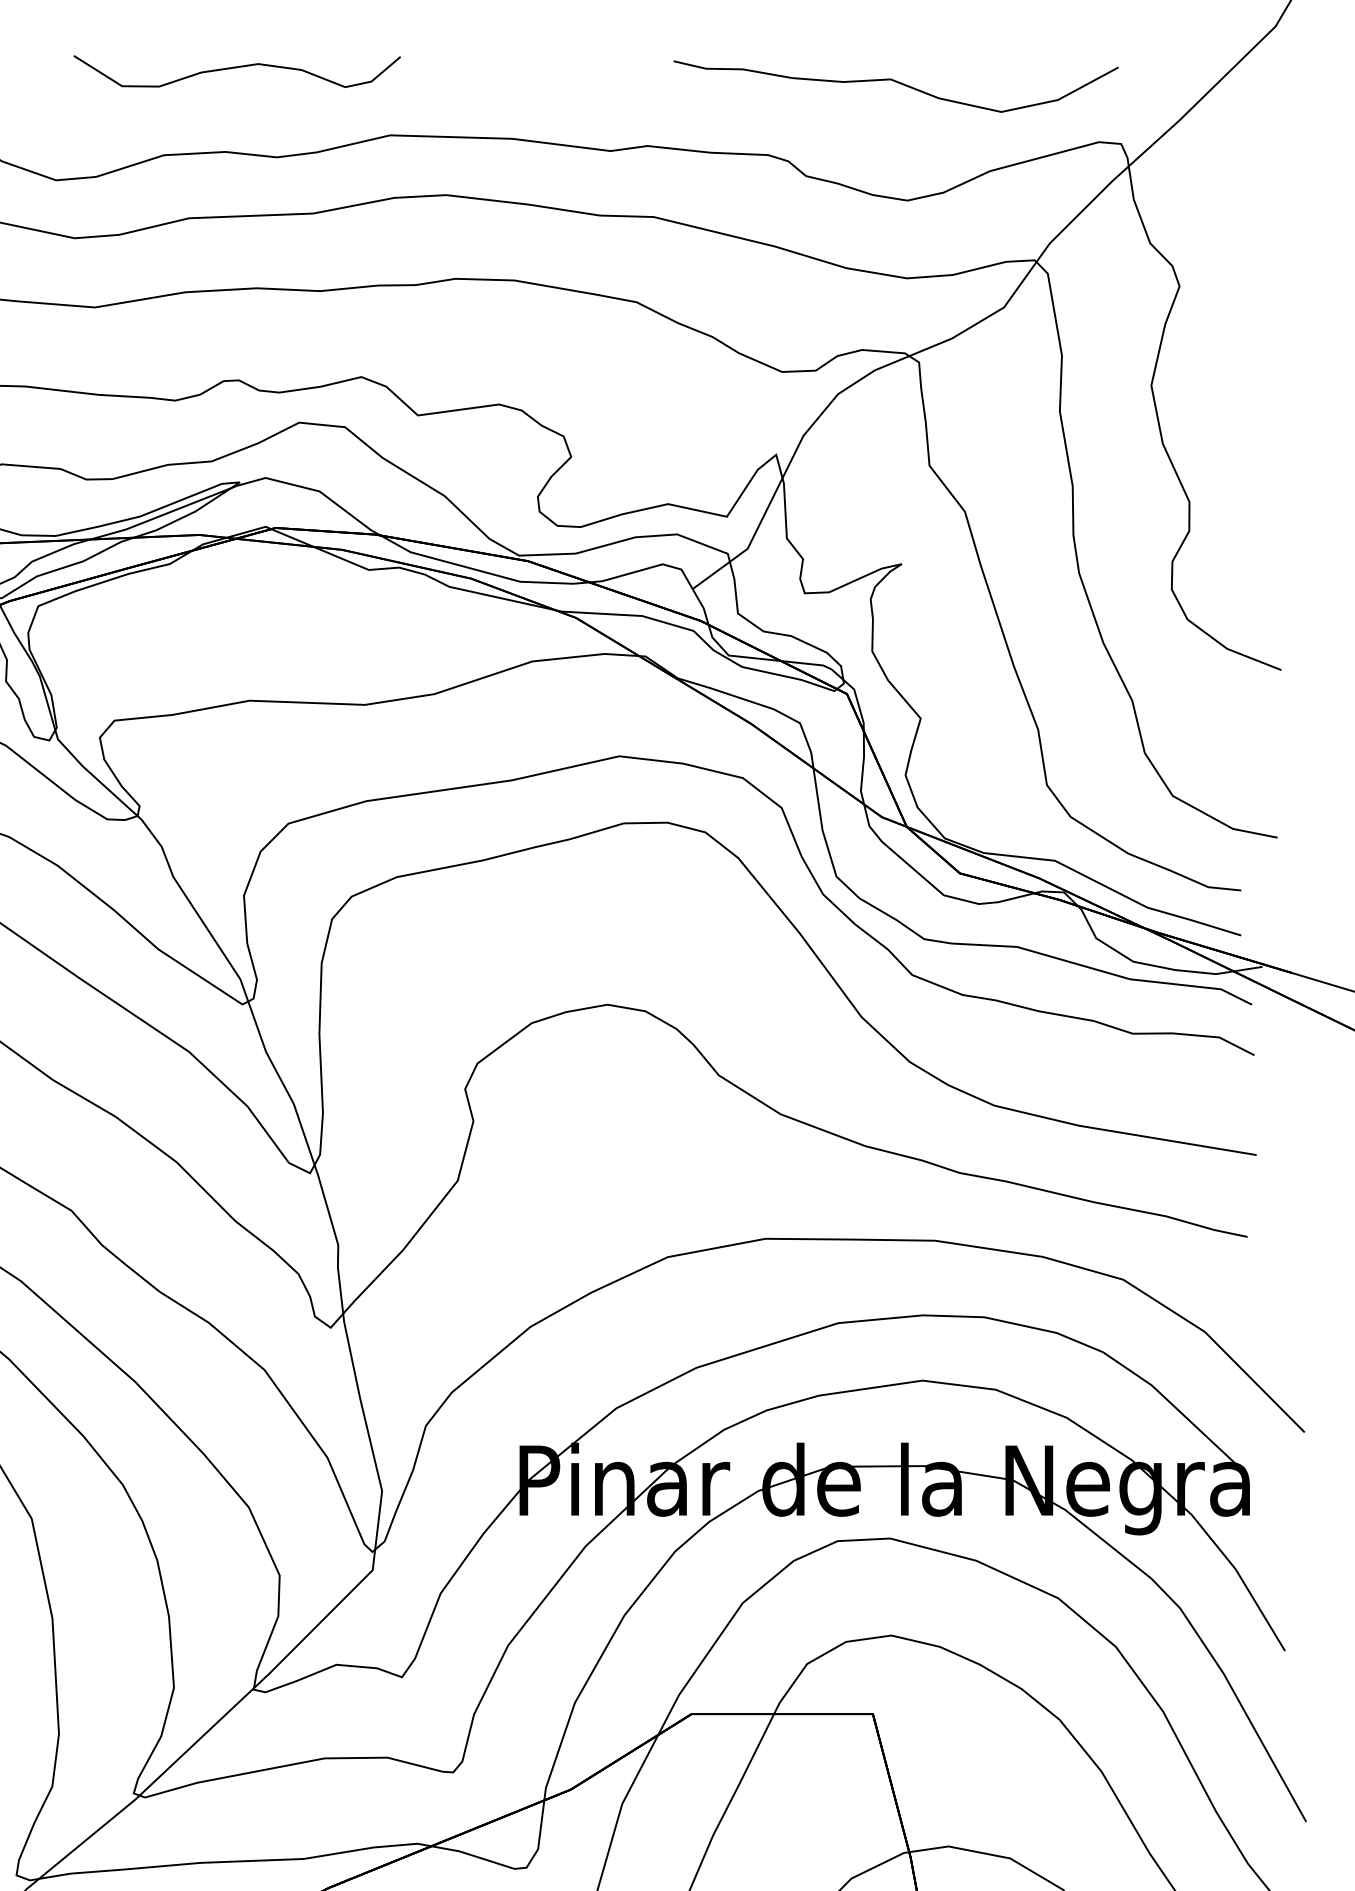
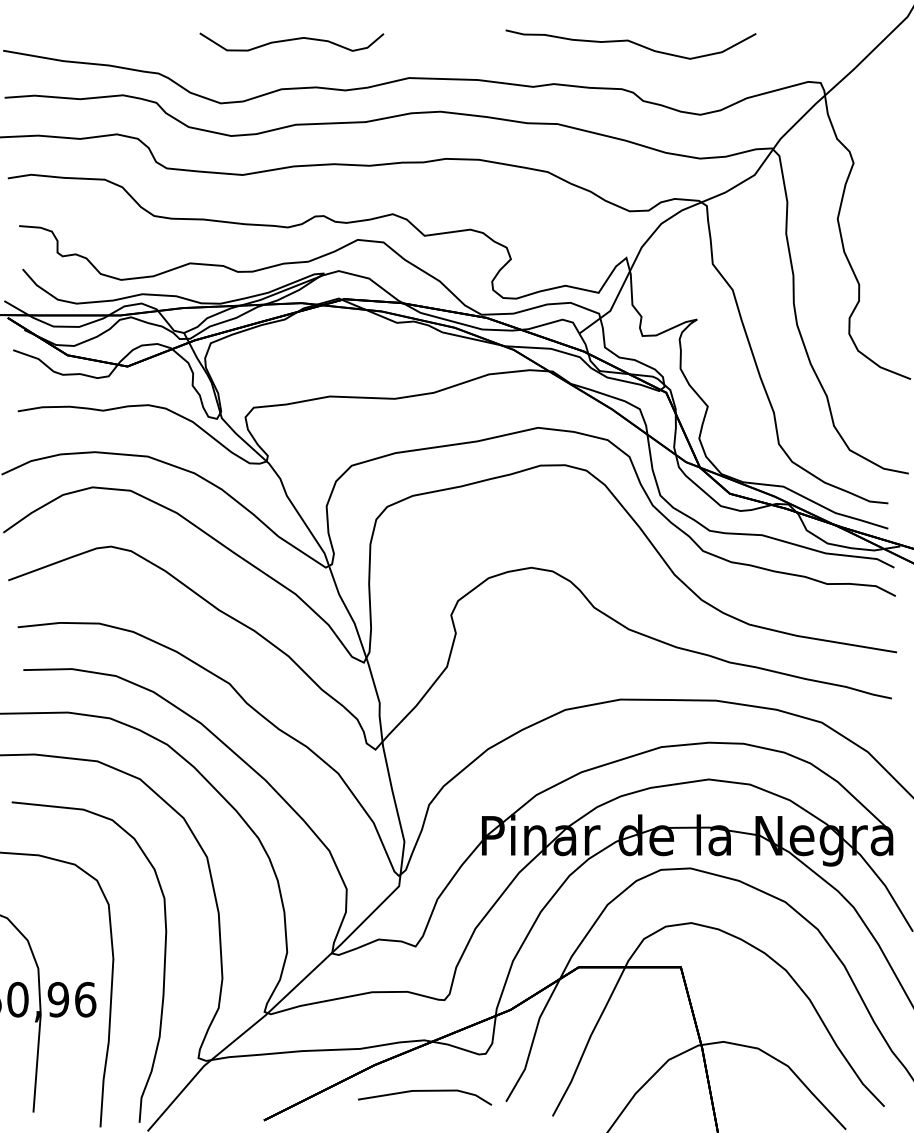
curve: (236, 68) -> (291, 40), moved
curve: (895, 82) -> (630, 42), moved

